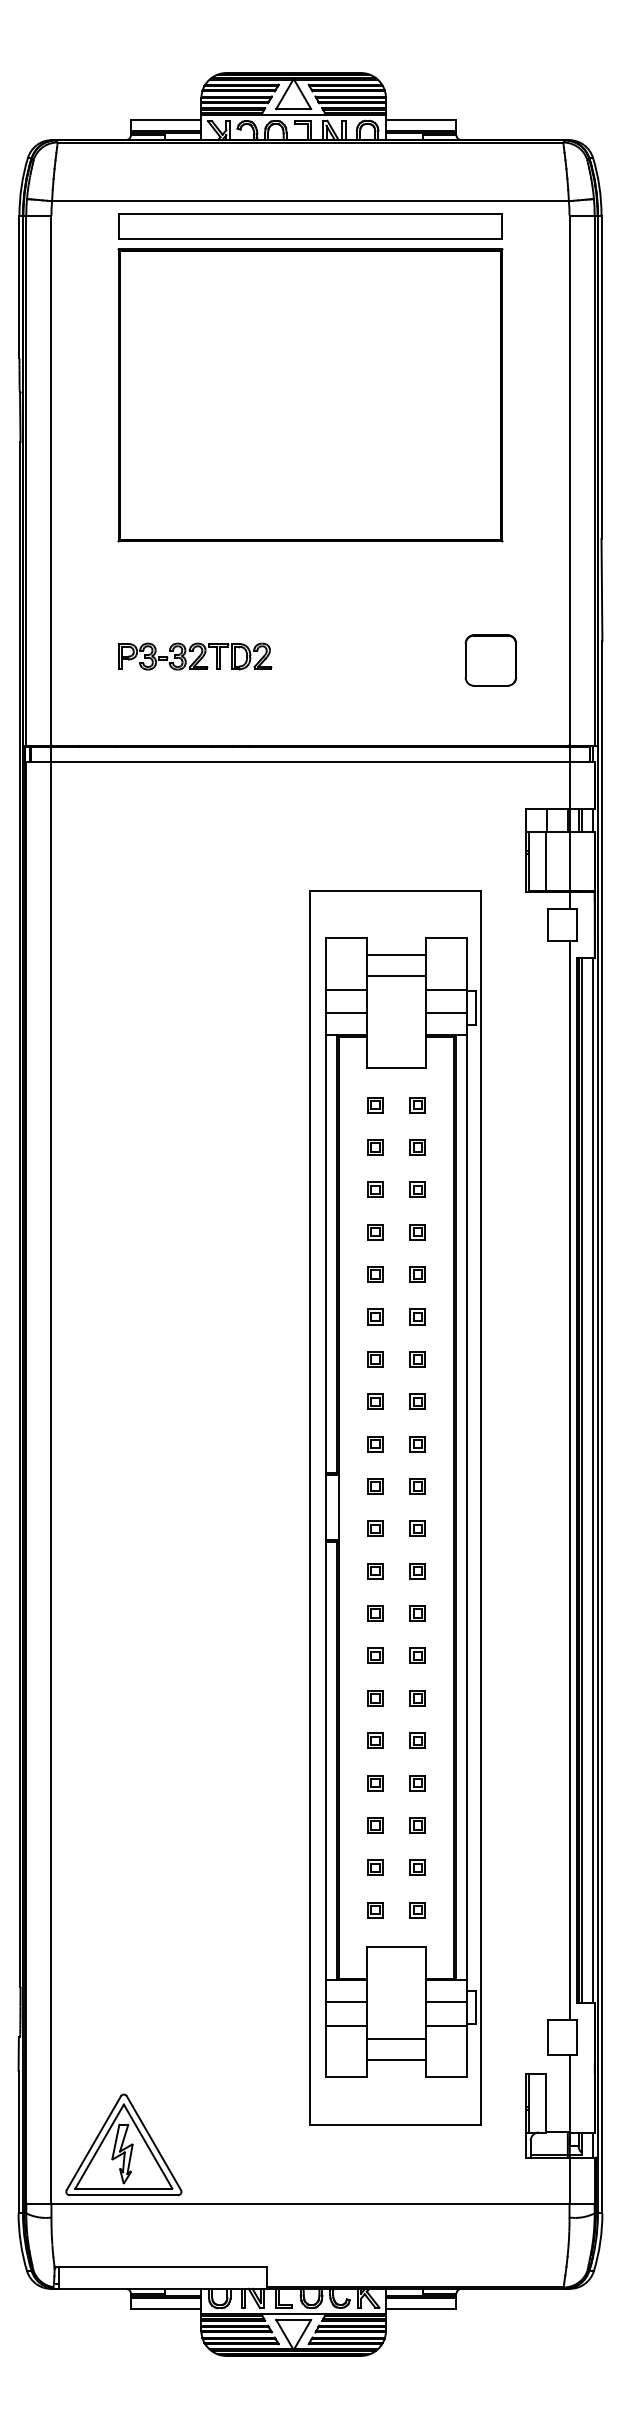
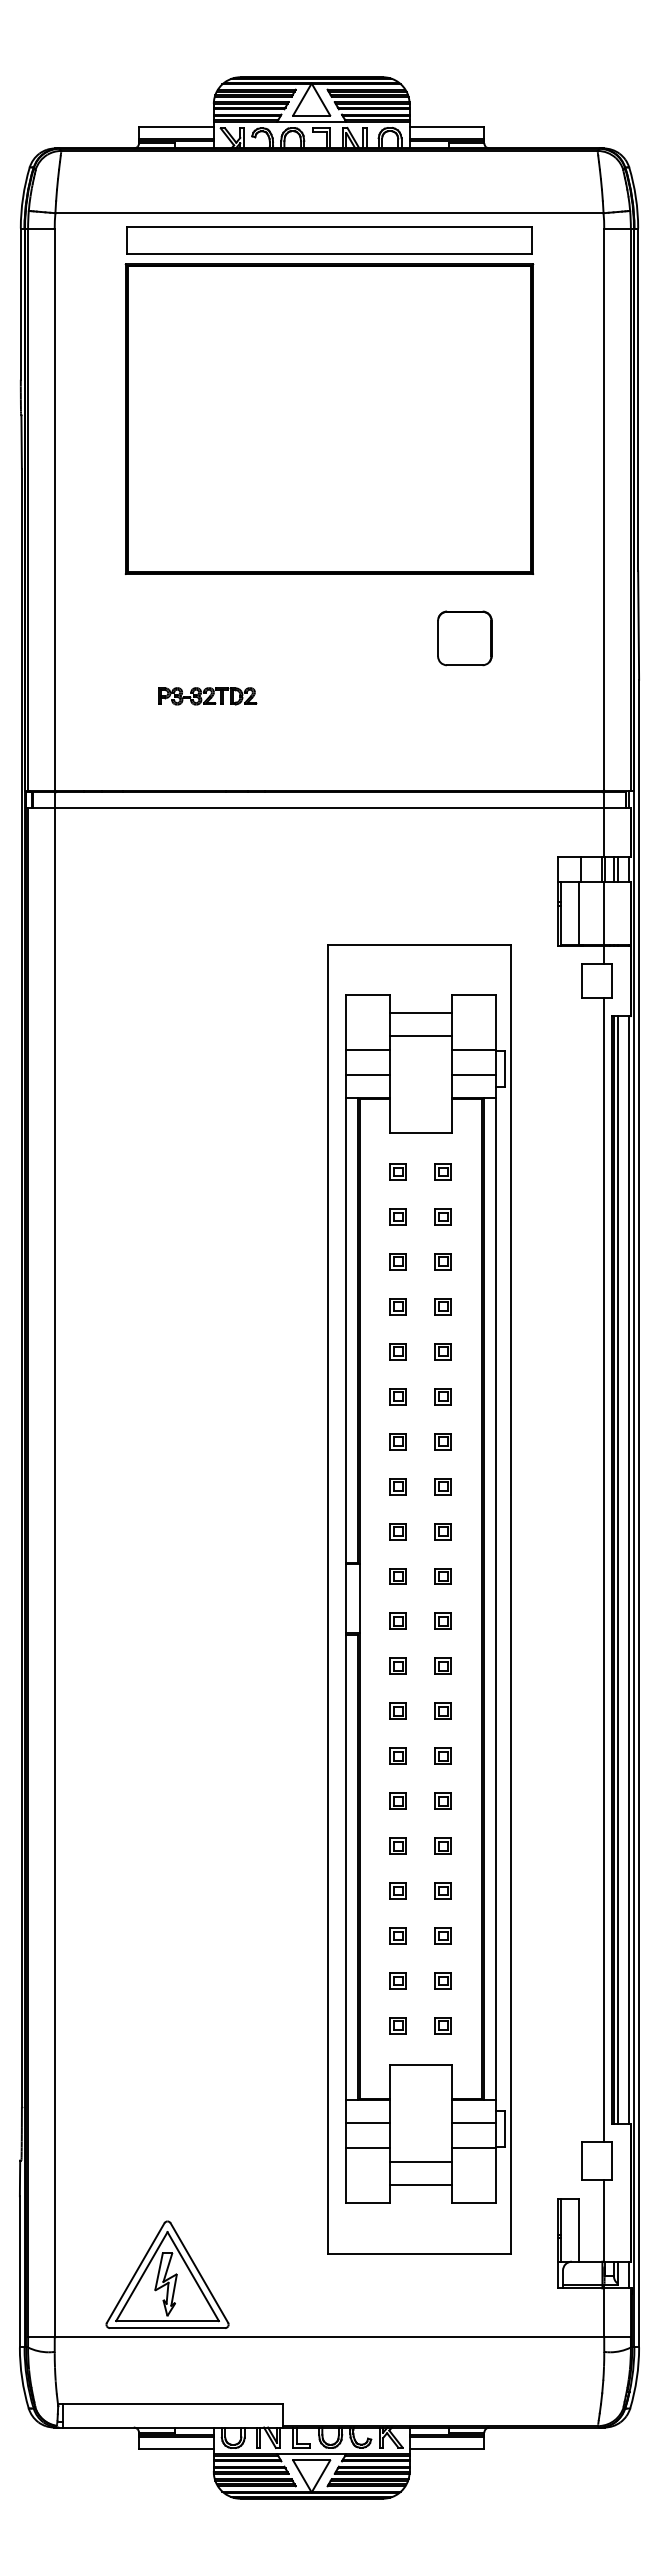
part: (195, 656) -> (207, 696), size x0.6
part: (490, 660) -> (464, 638), moved
part: (123, 2144) -> (167, 2274), moved

